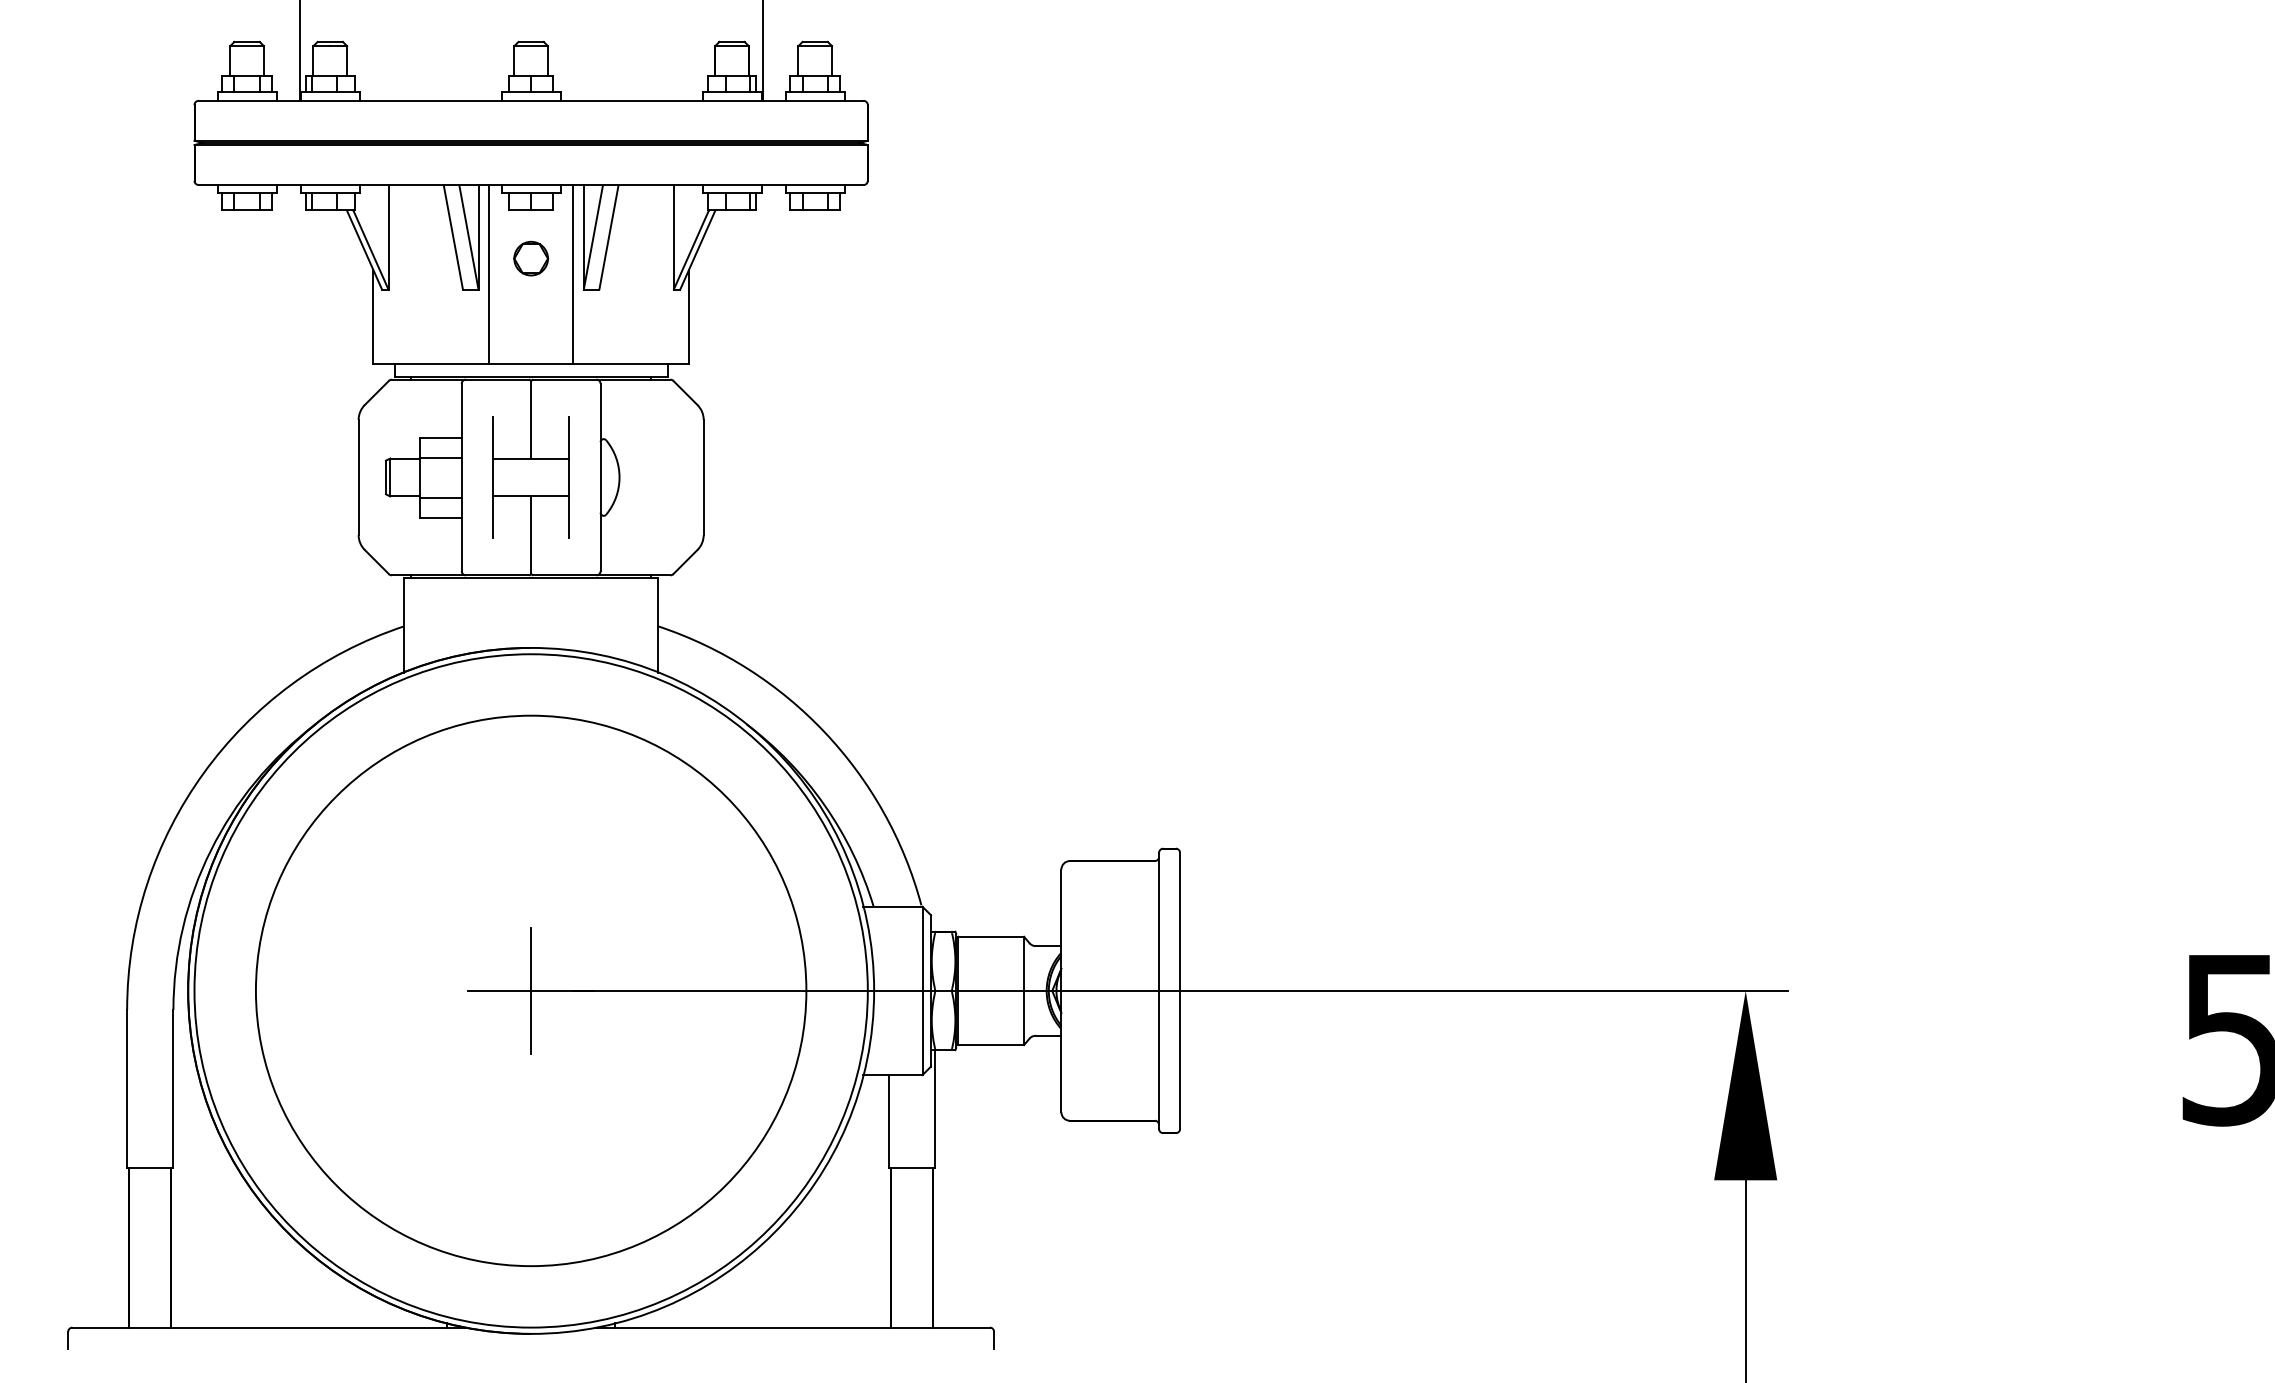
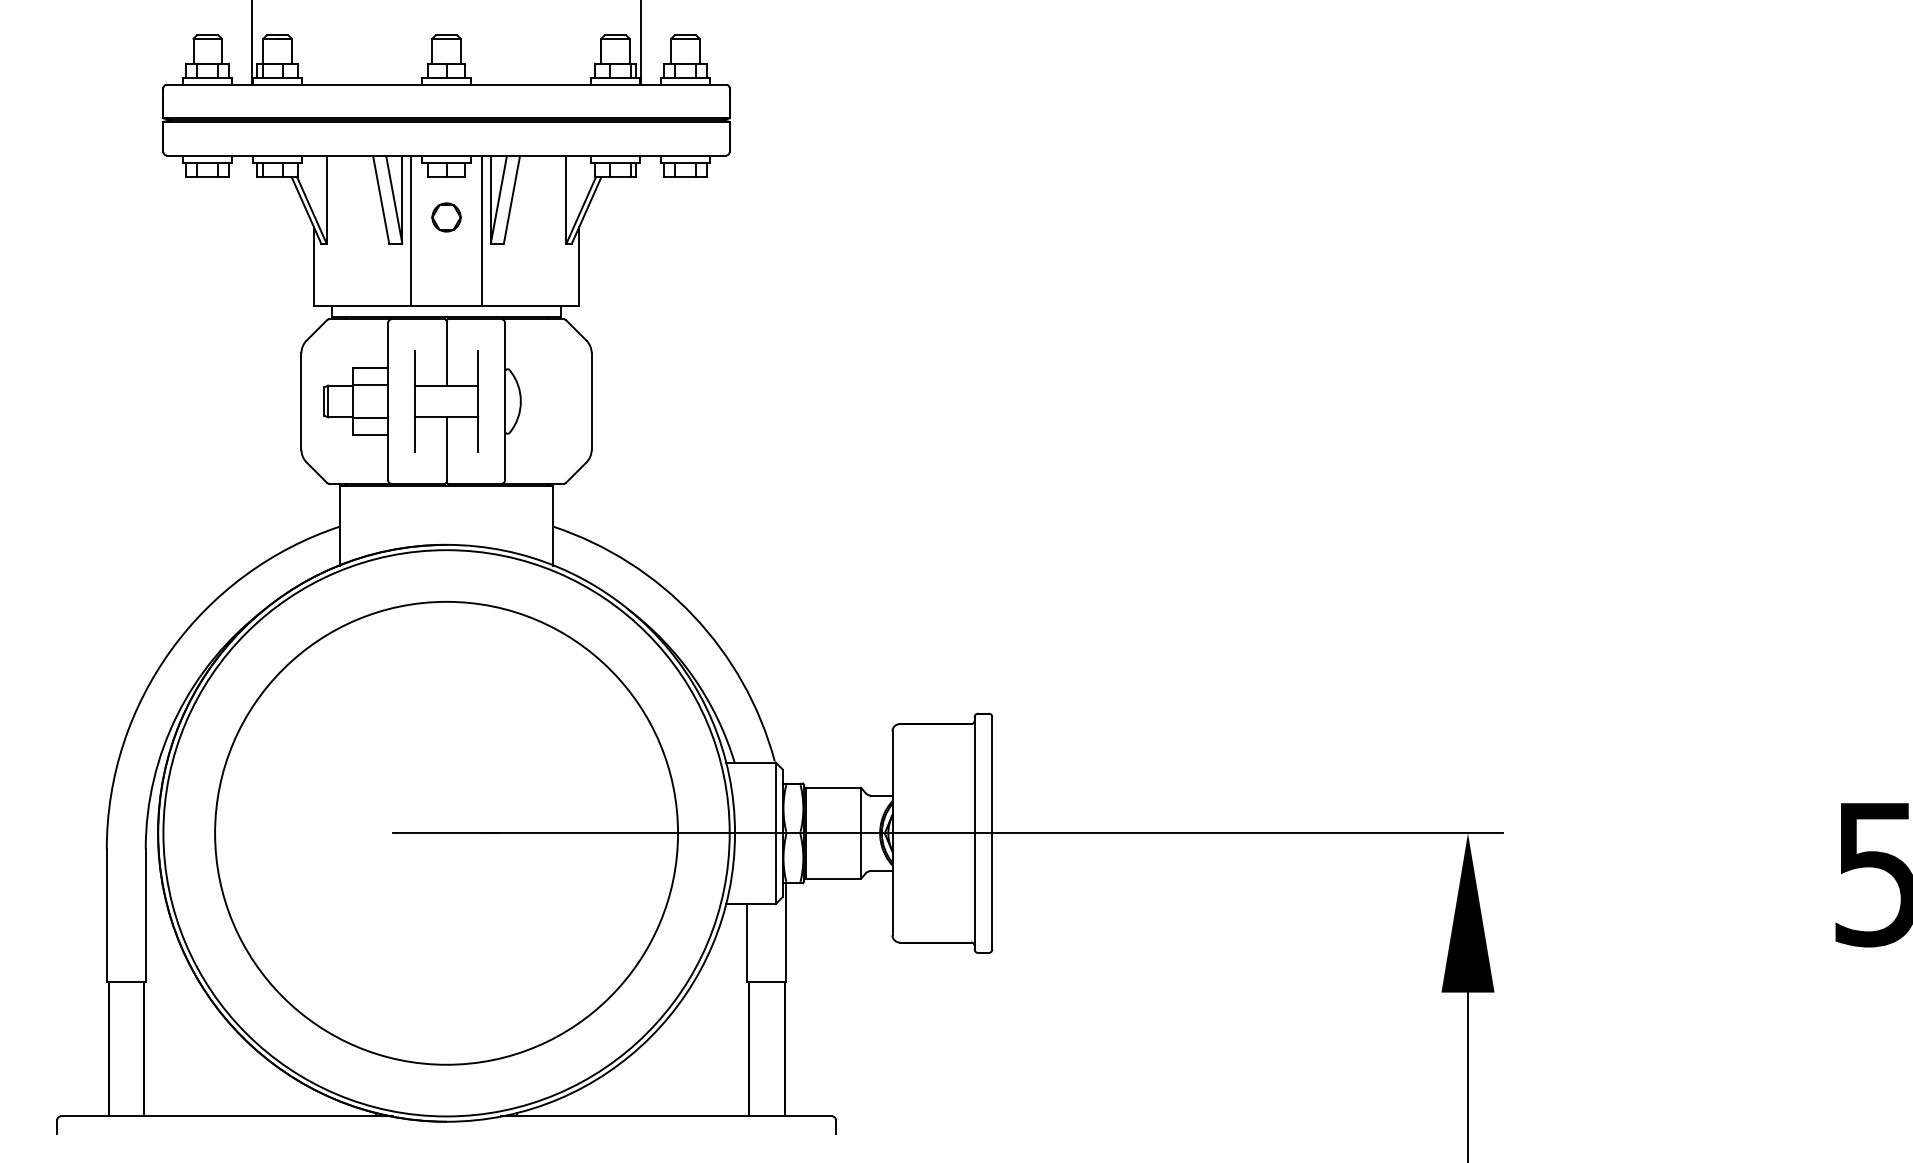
line: (531, 990) -> (446, 832), removed

